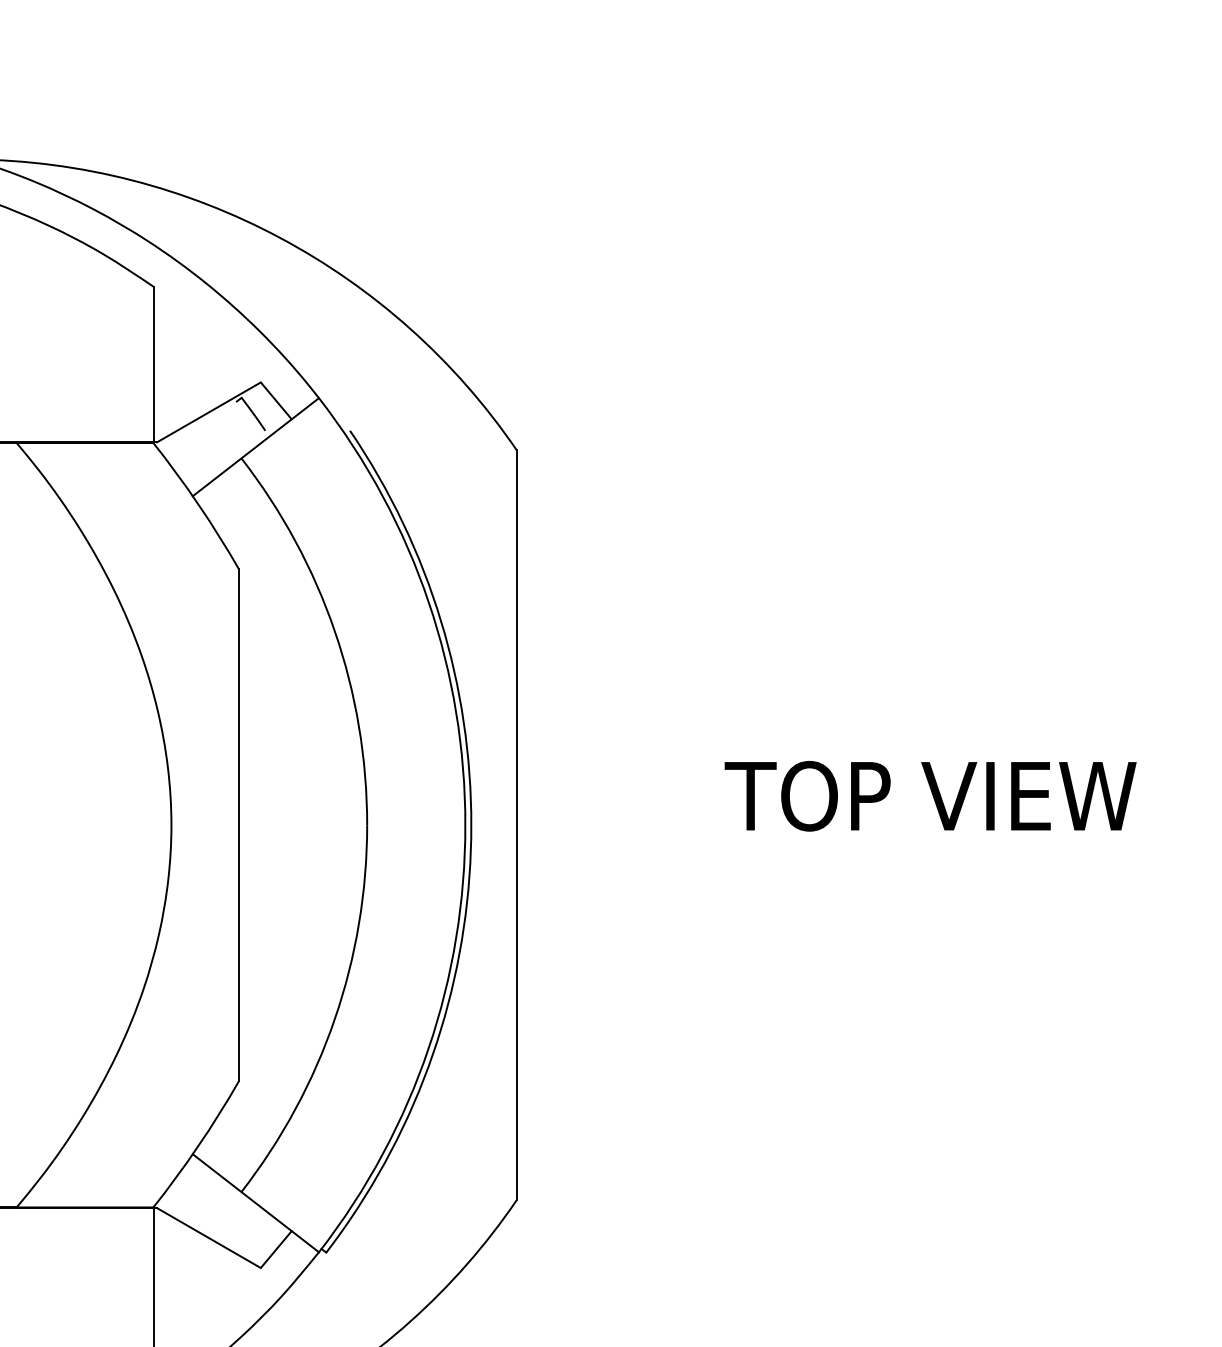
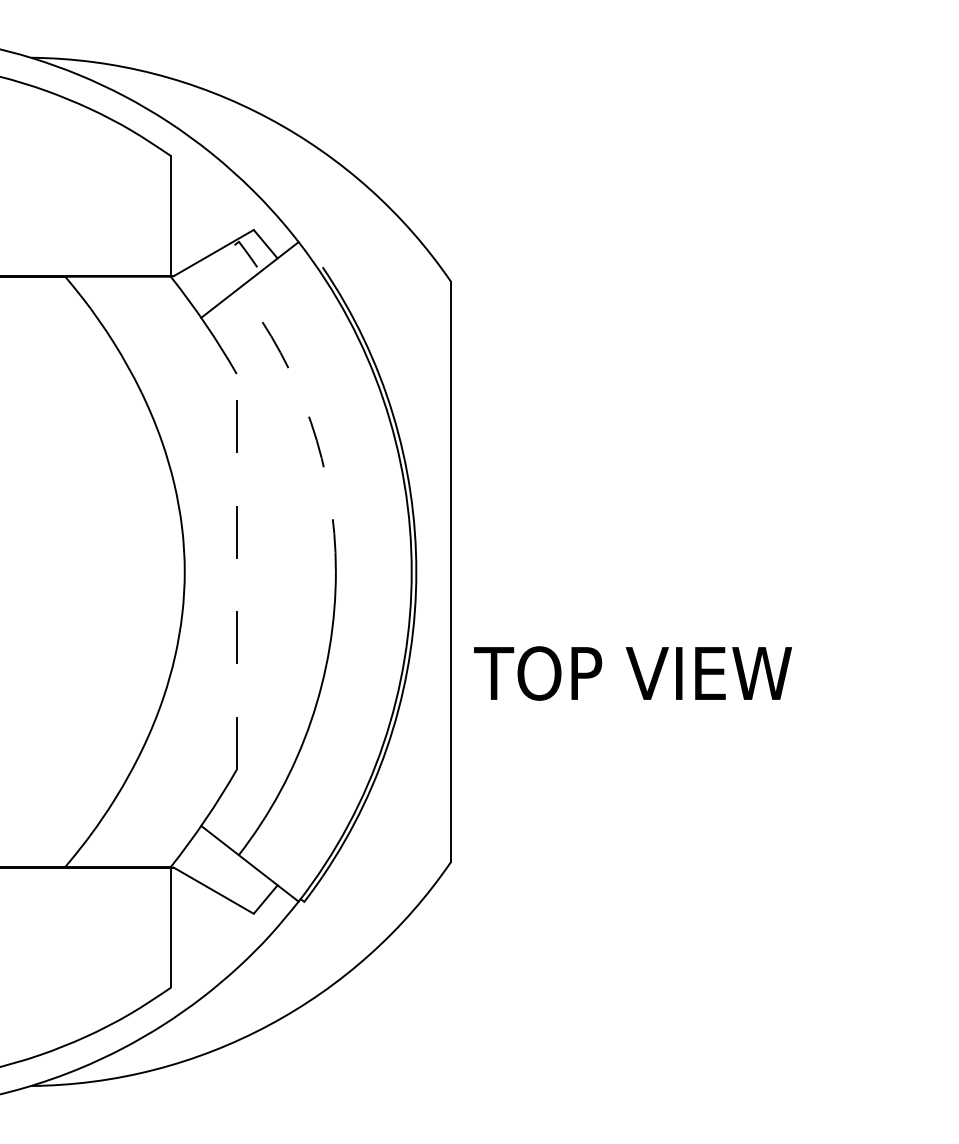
arc: (334, 631) -> (310, 422), solid -> dashed
text: (929, 796) -> (632, 673), moved
line: (238, 824) -> (236, 571), solid -> dashed

